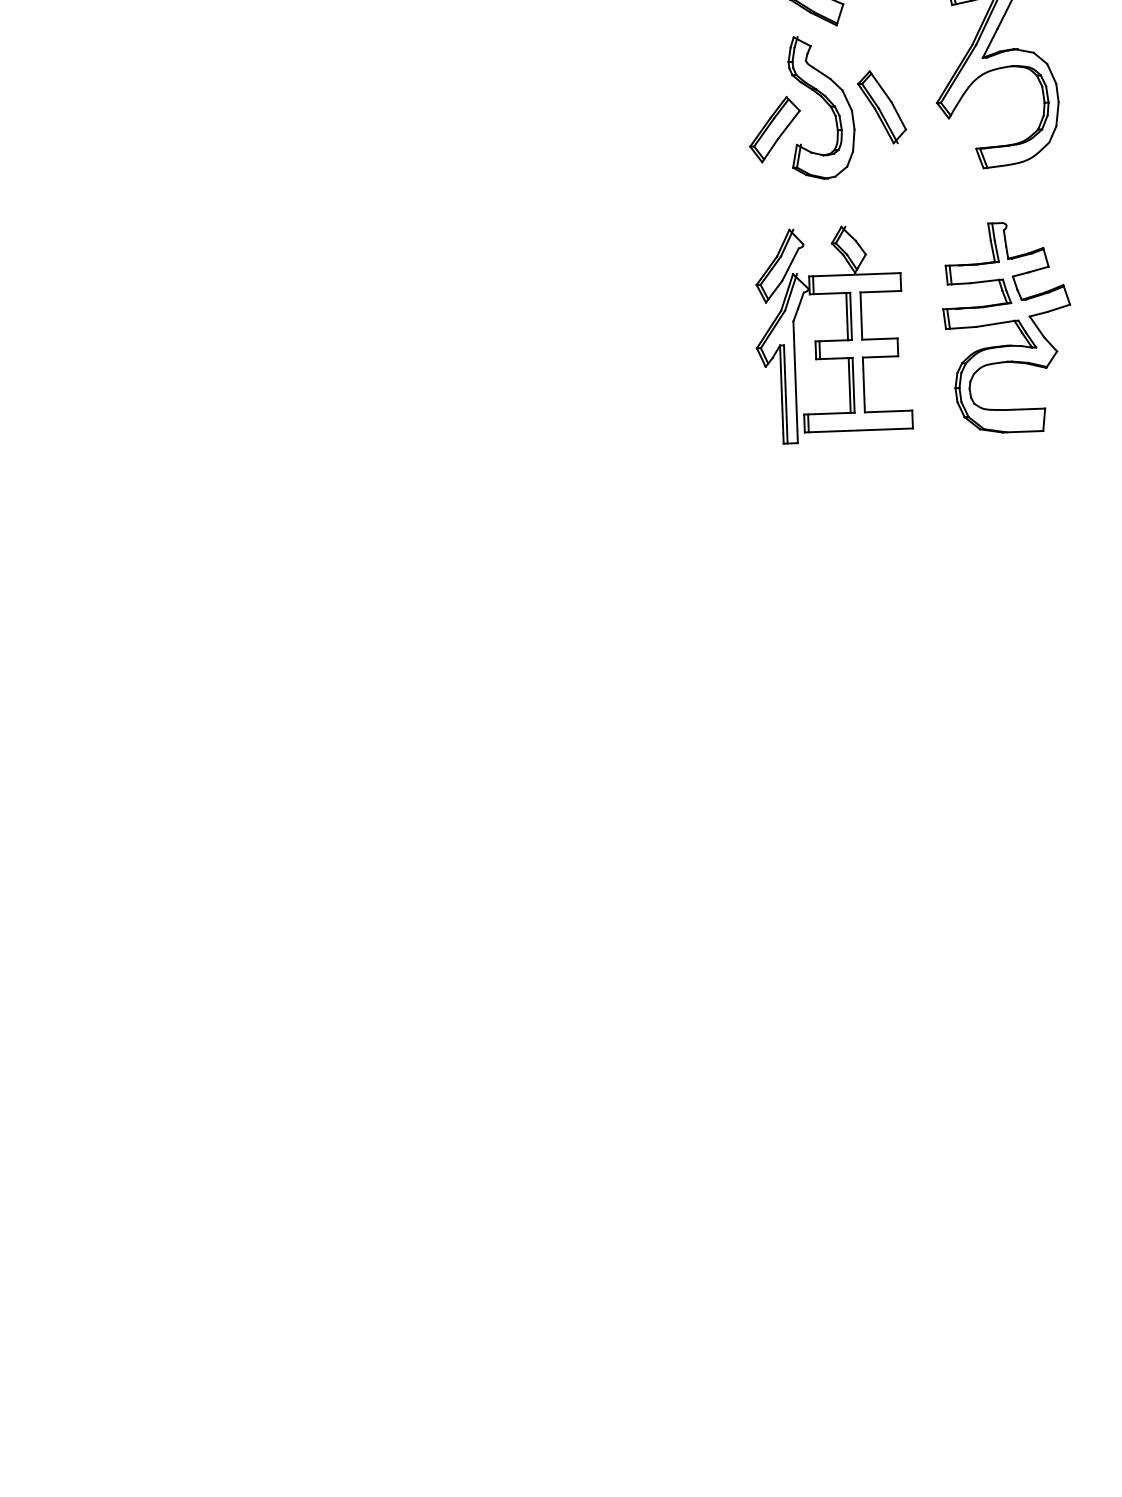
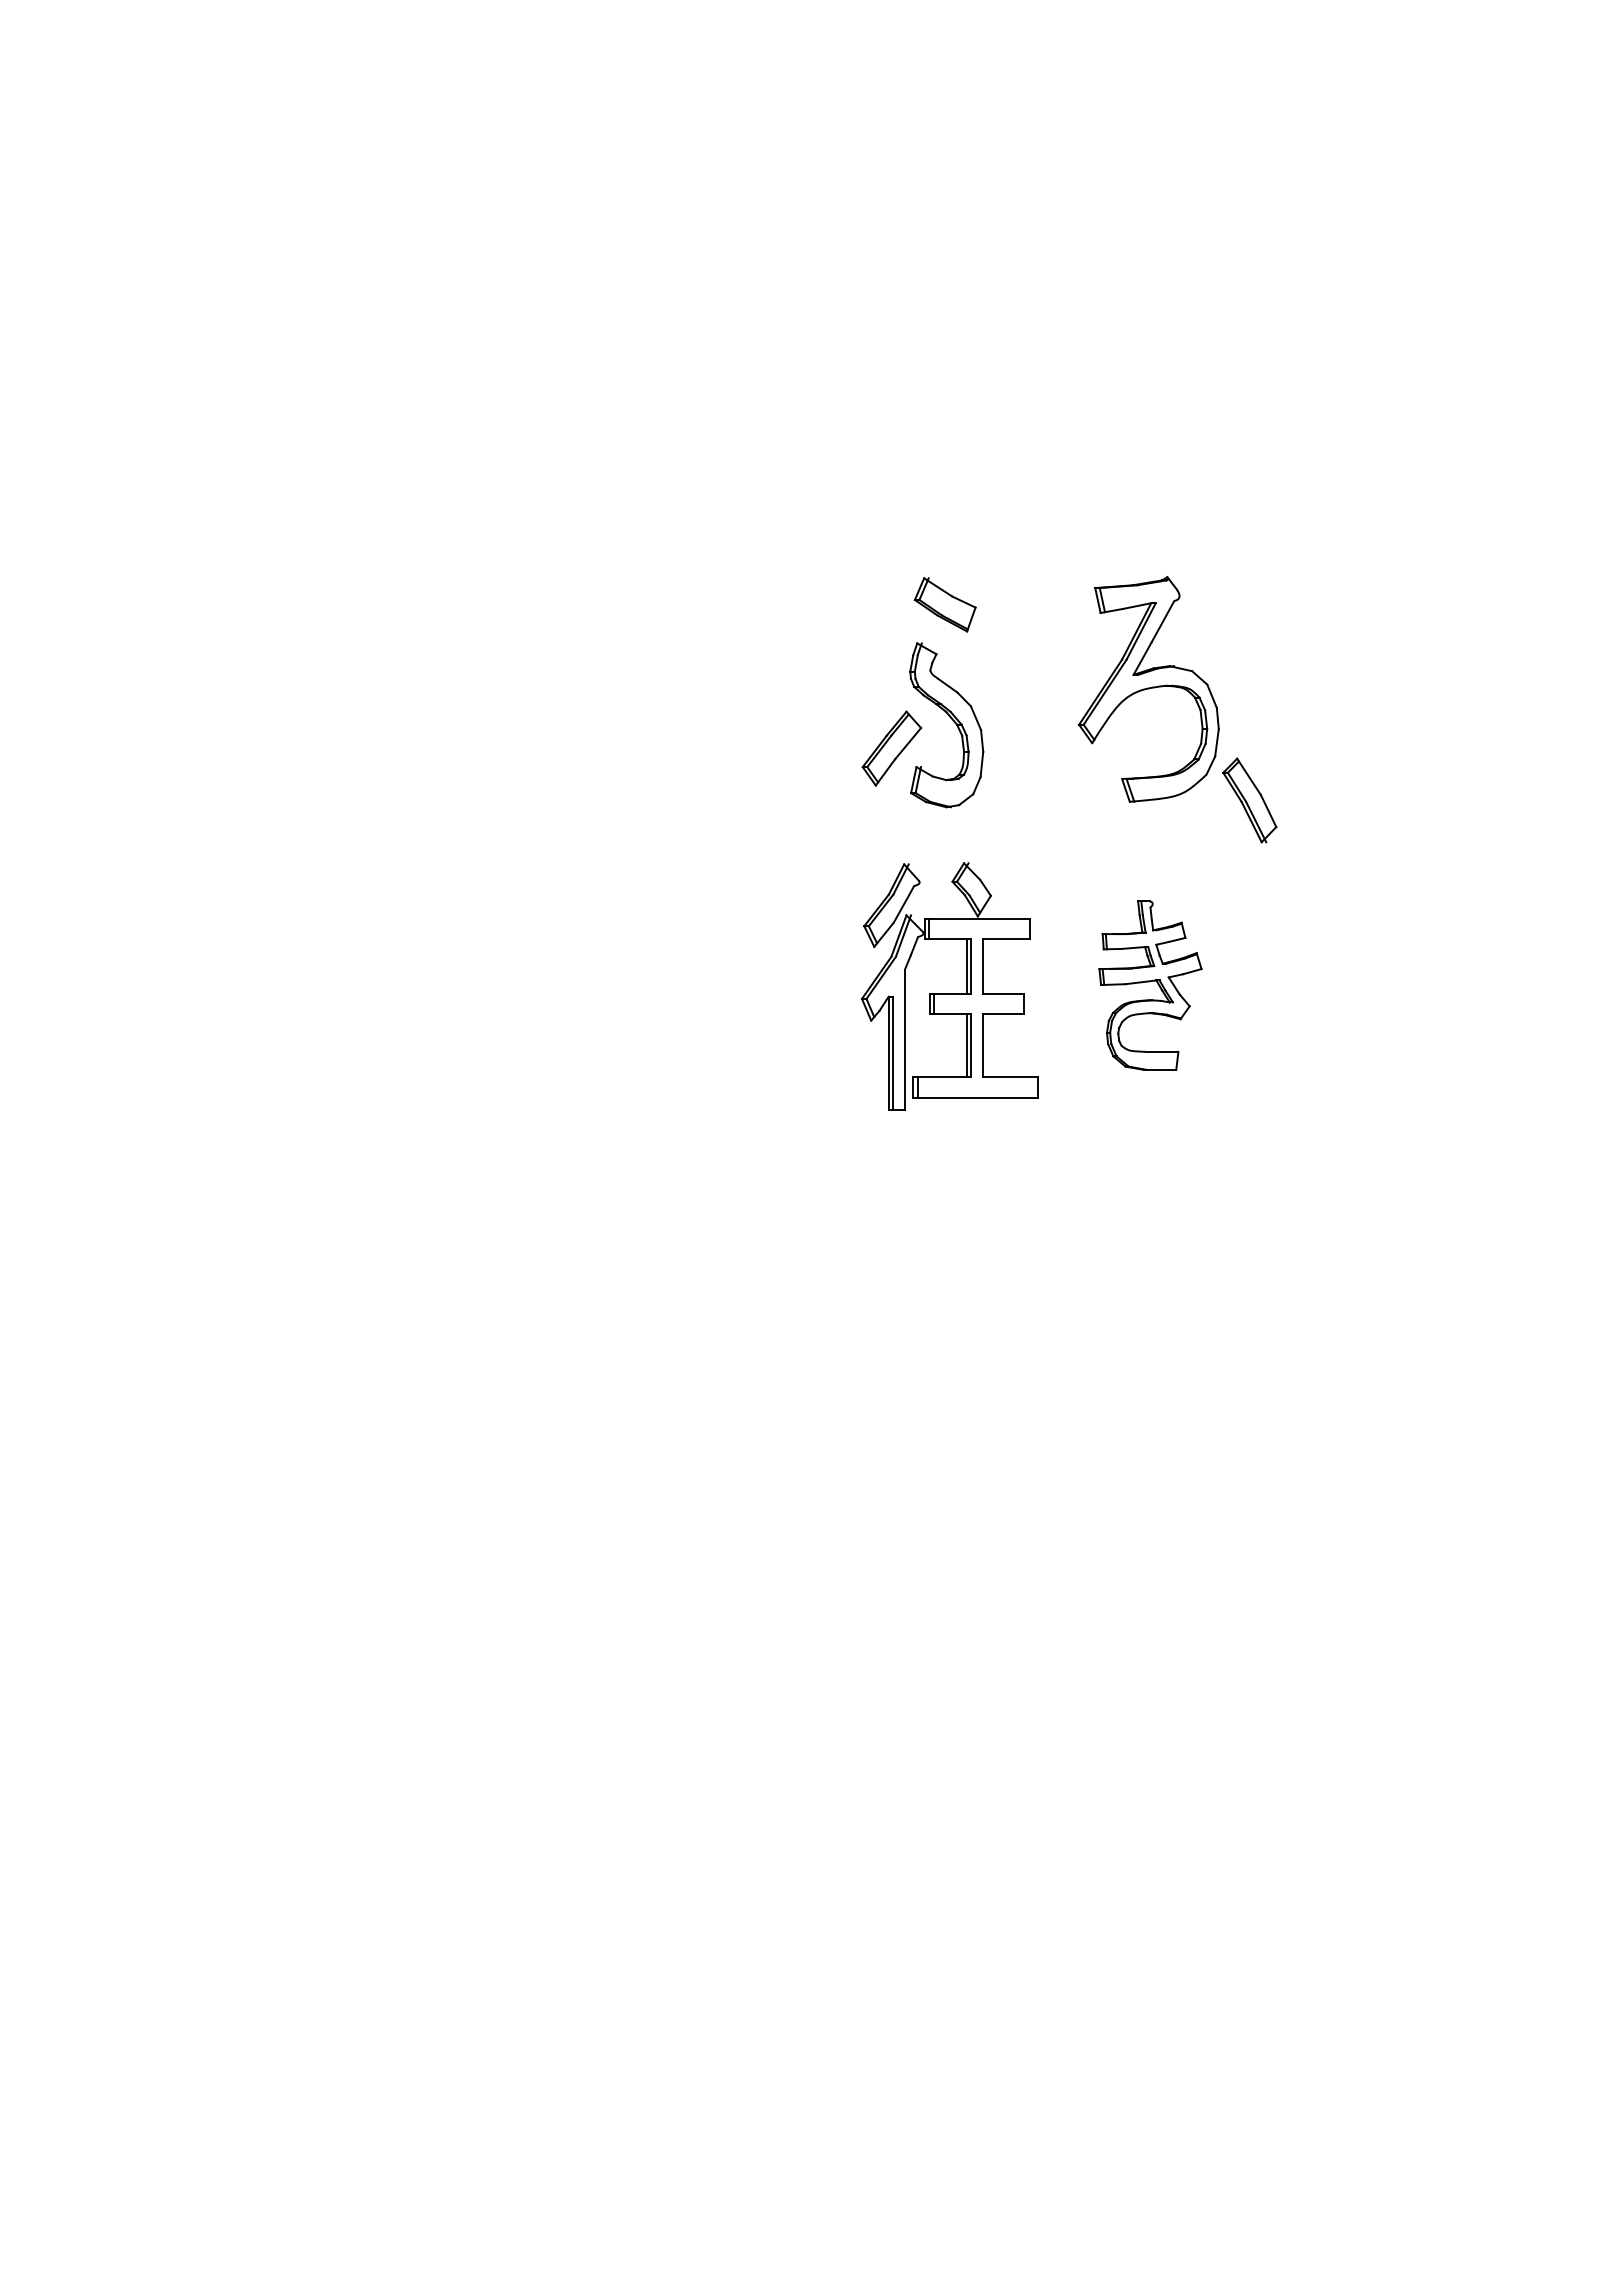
part: (881, 107) -> (1249, 800), moved
part: (1007, 327) -> (1150, 985), size x0.7

